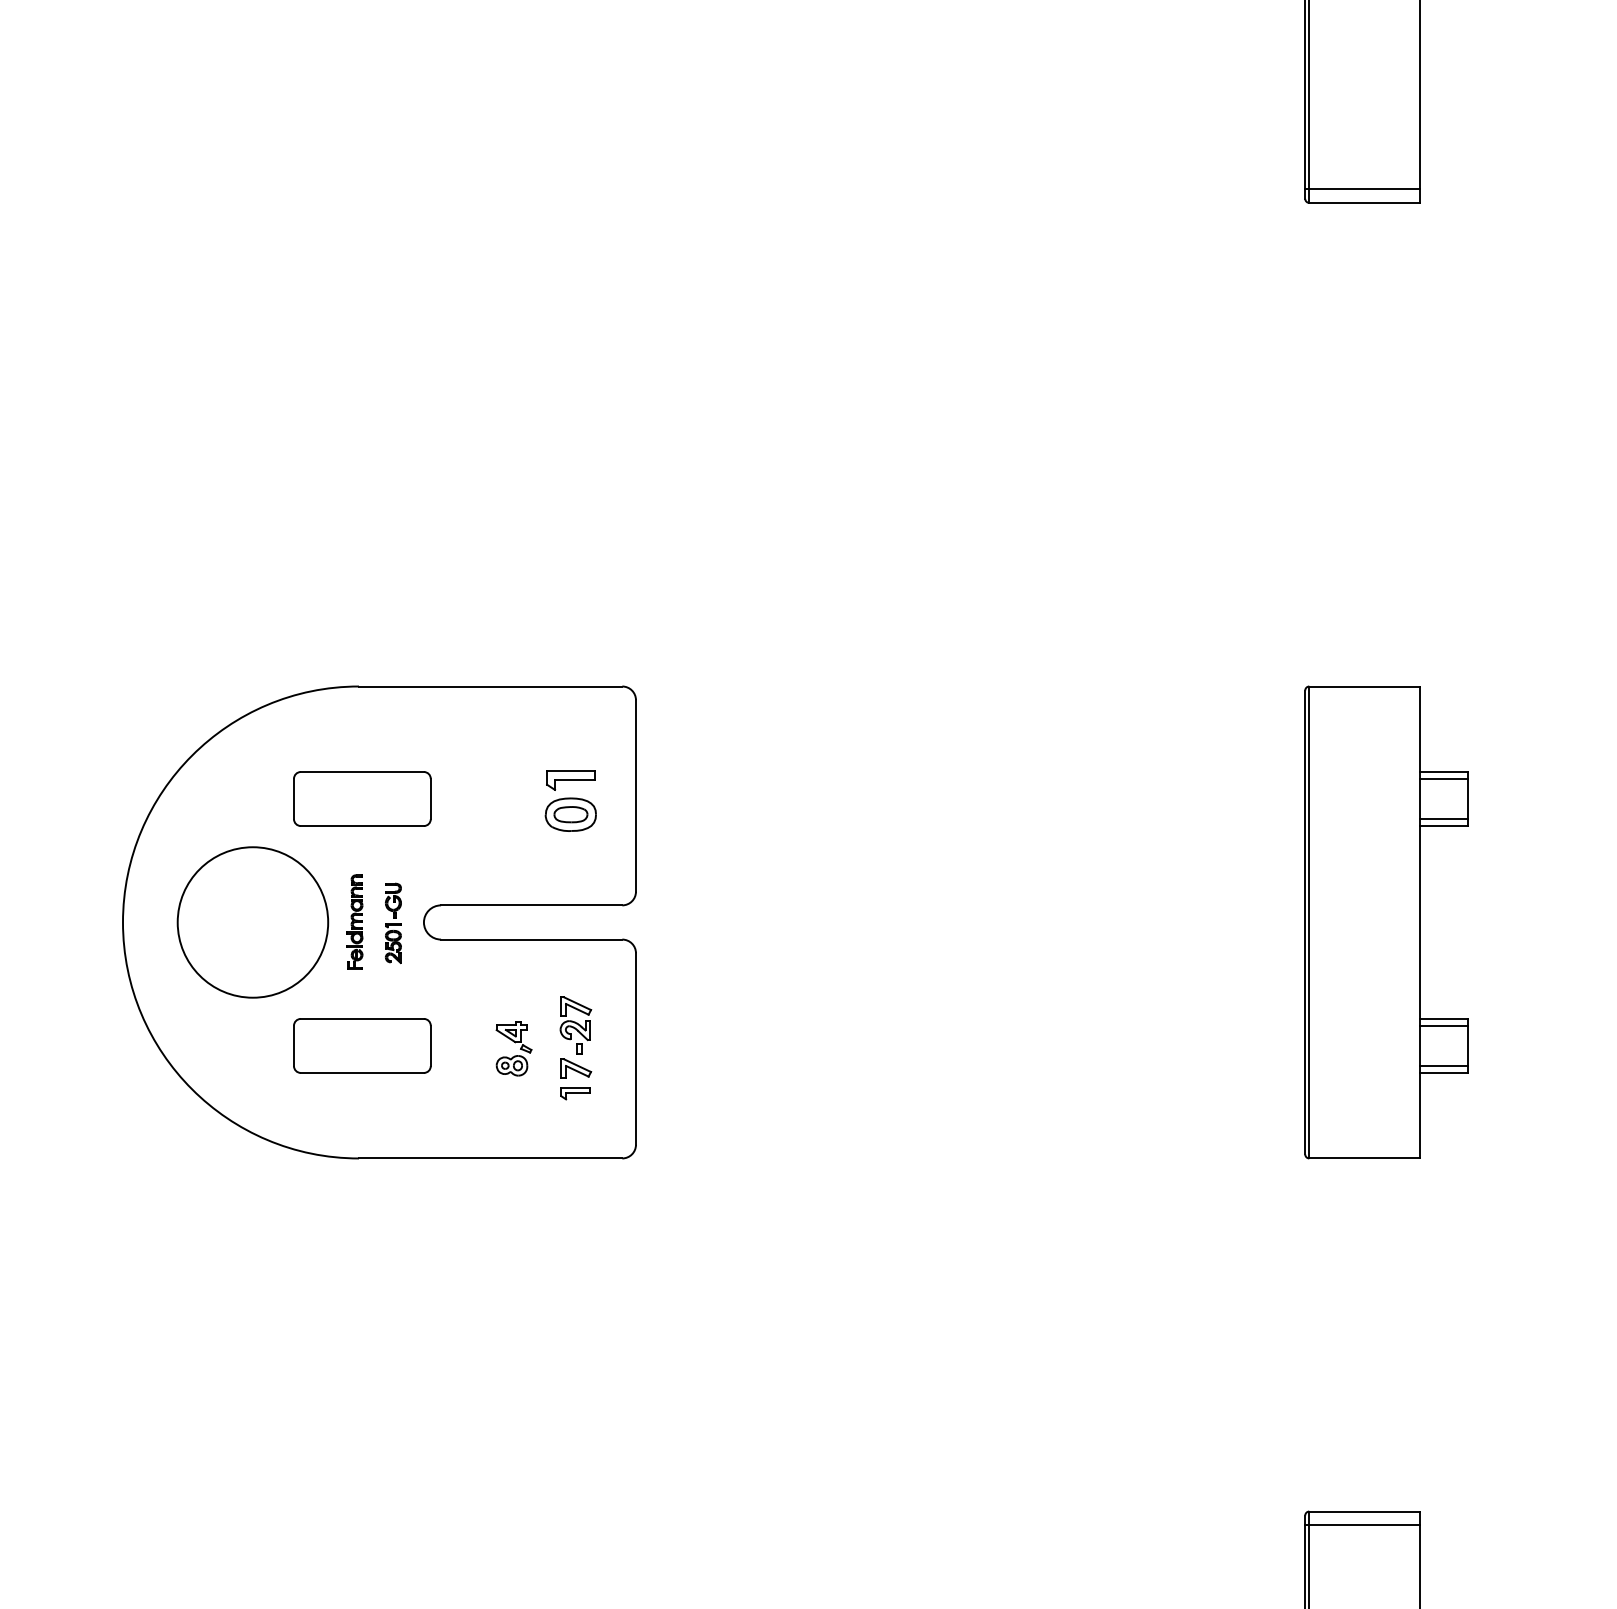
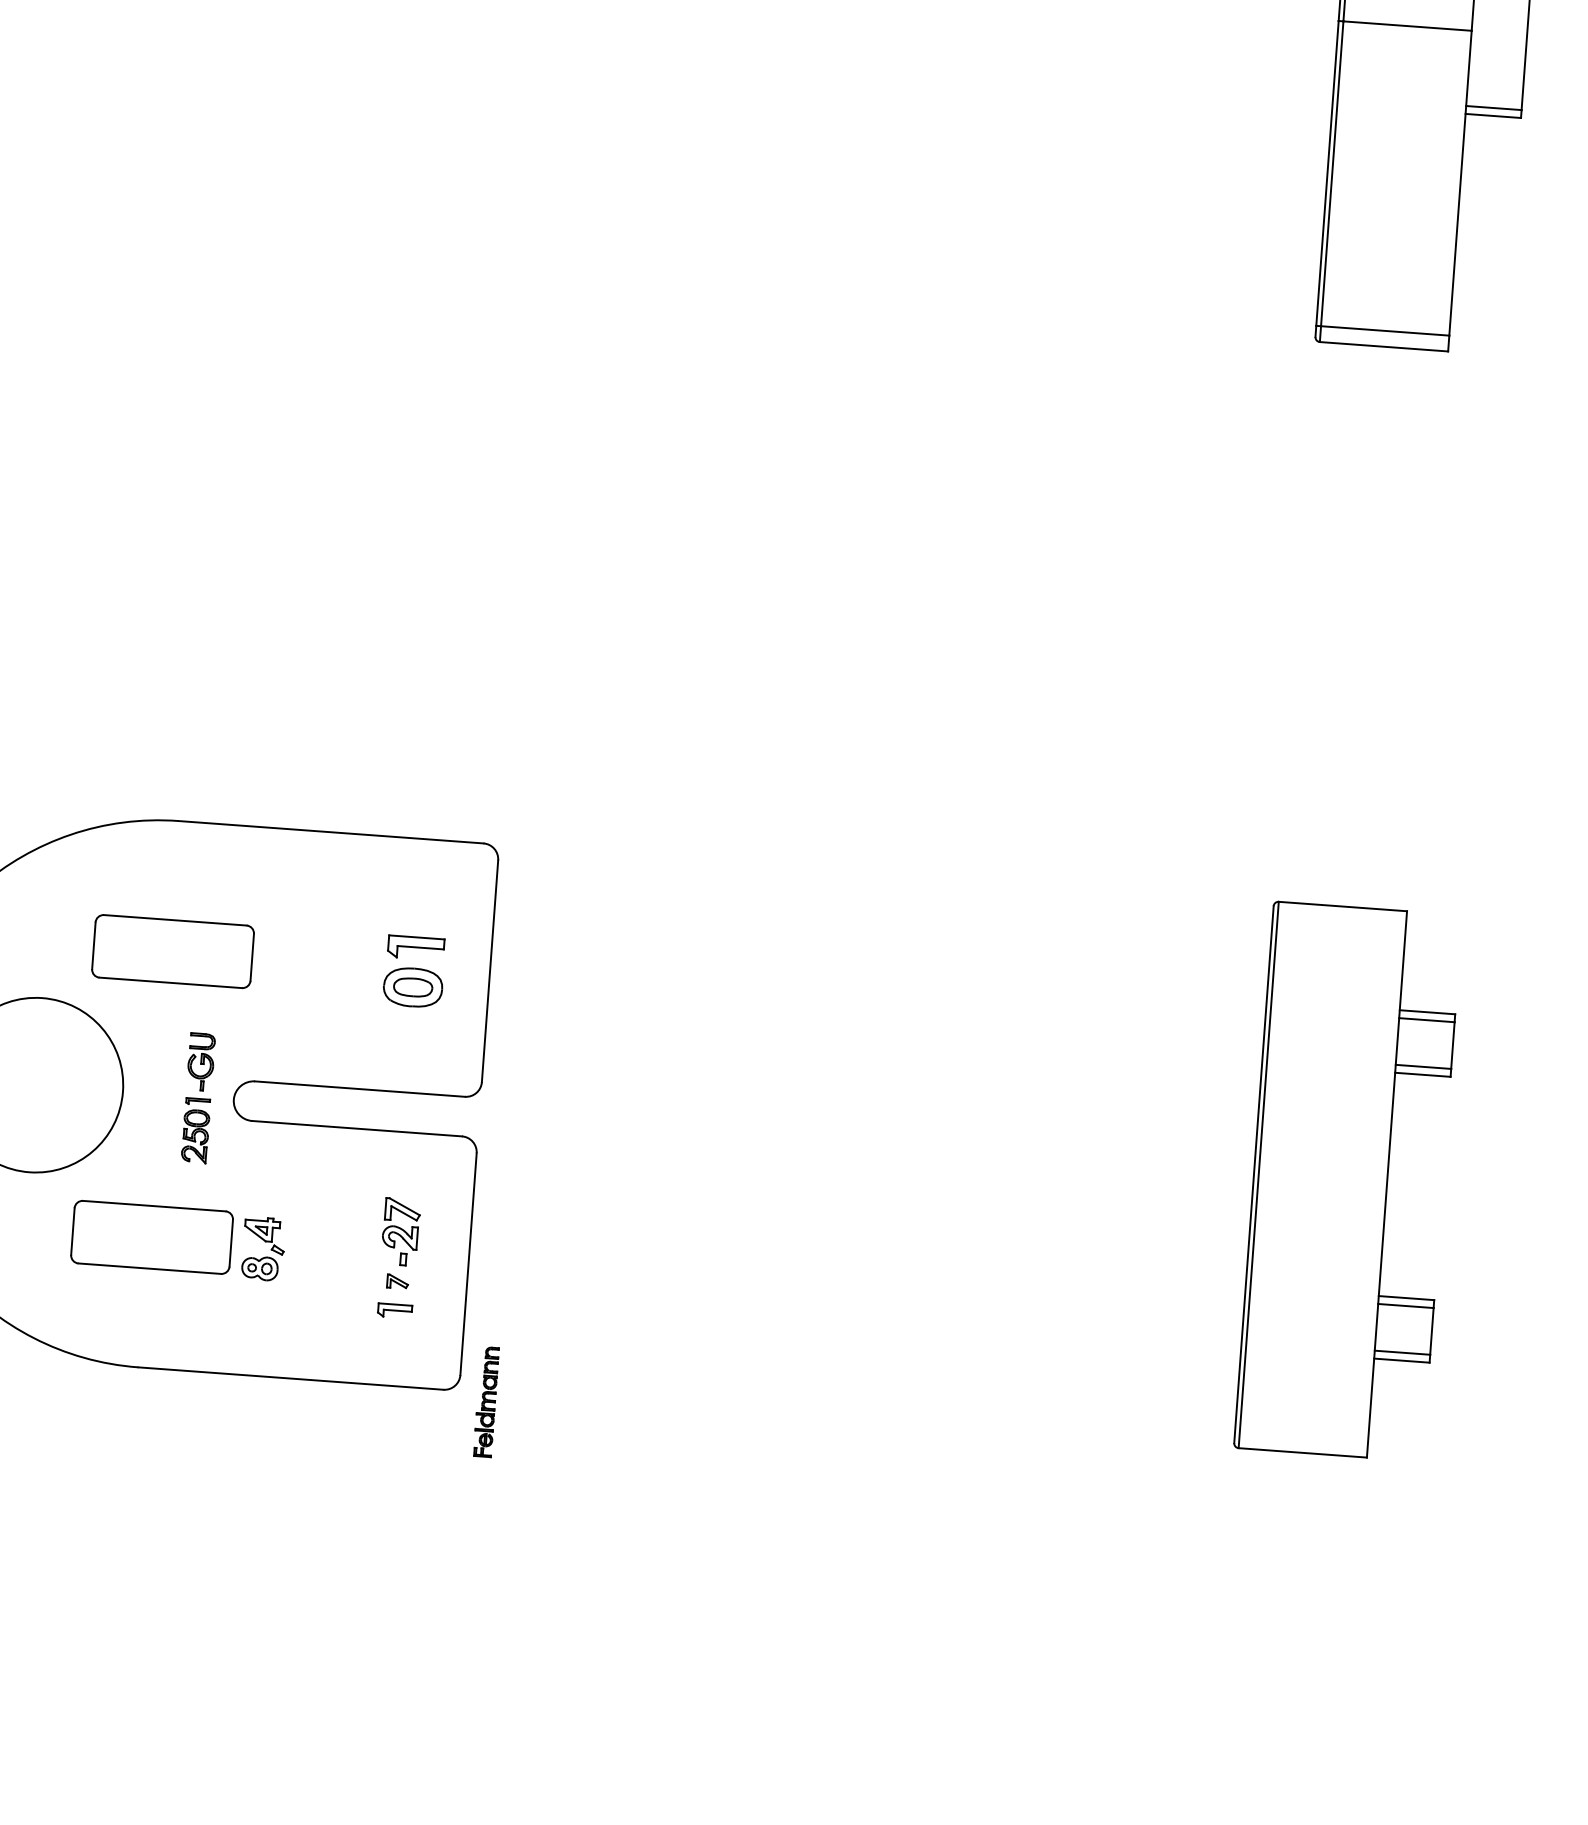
part: (354, 921) -> (485, 1401), moved
part: (393, 922) -> (198, 1097), size x1.4
part: (513, 1048) -> (263, 1248), moved
part: (576, 1068) -> (398, 1281), size x0.6

